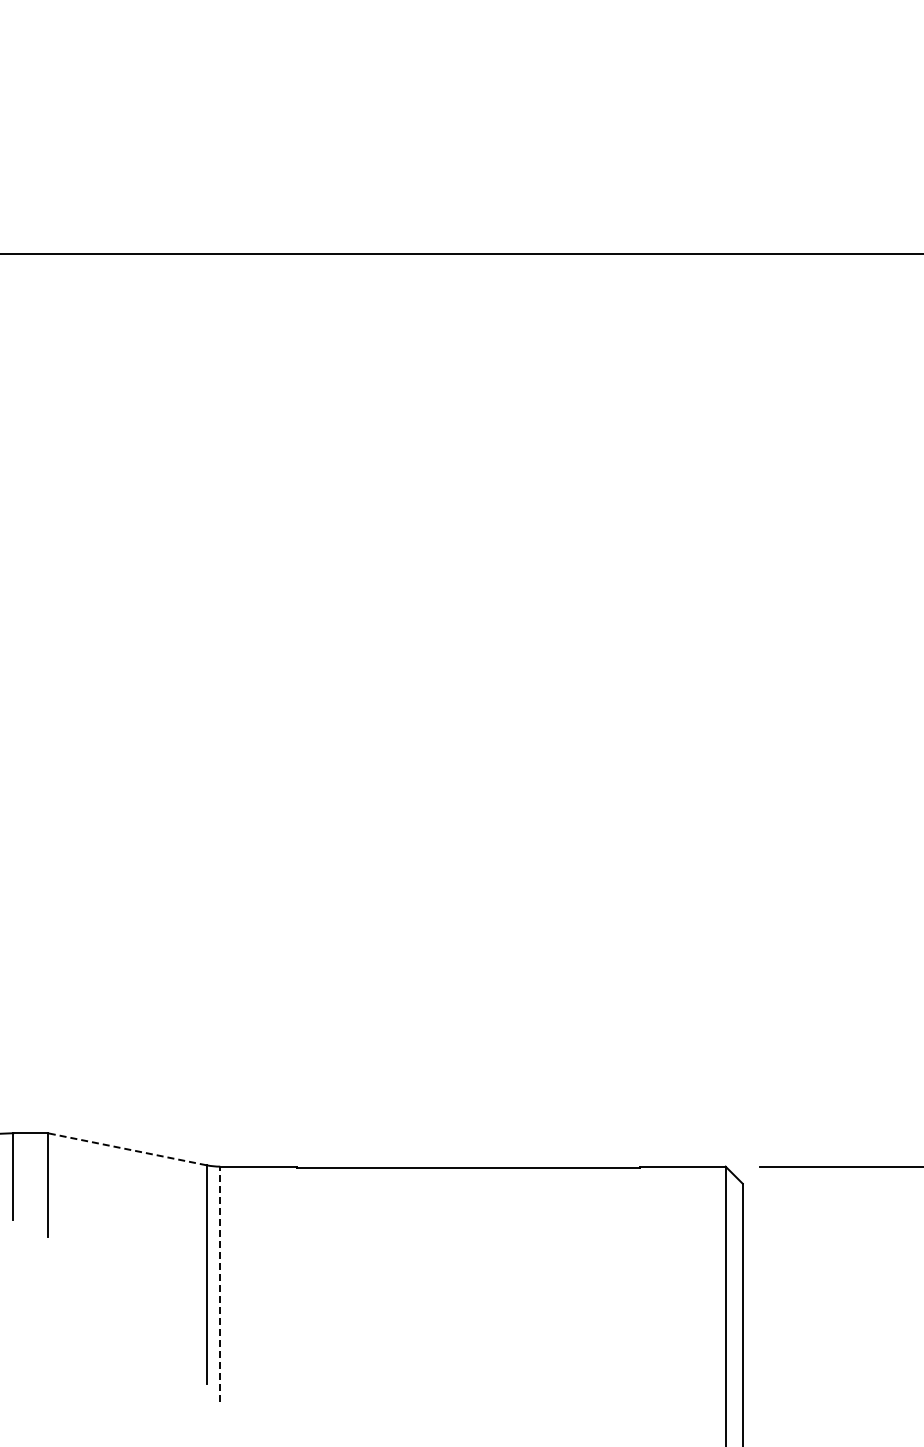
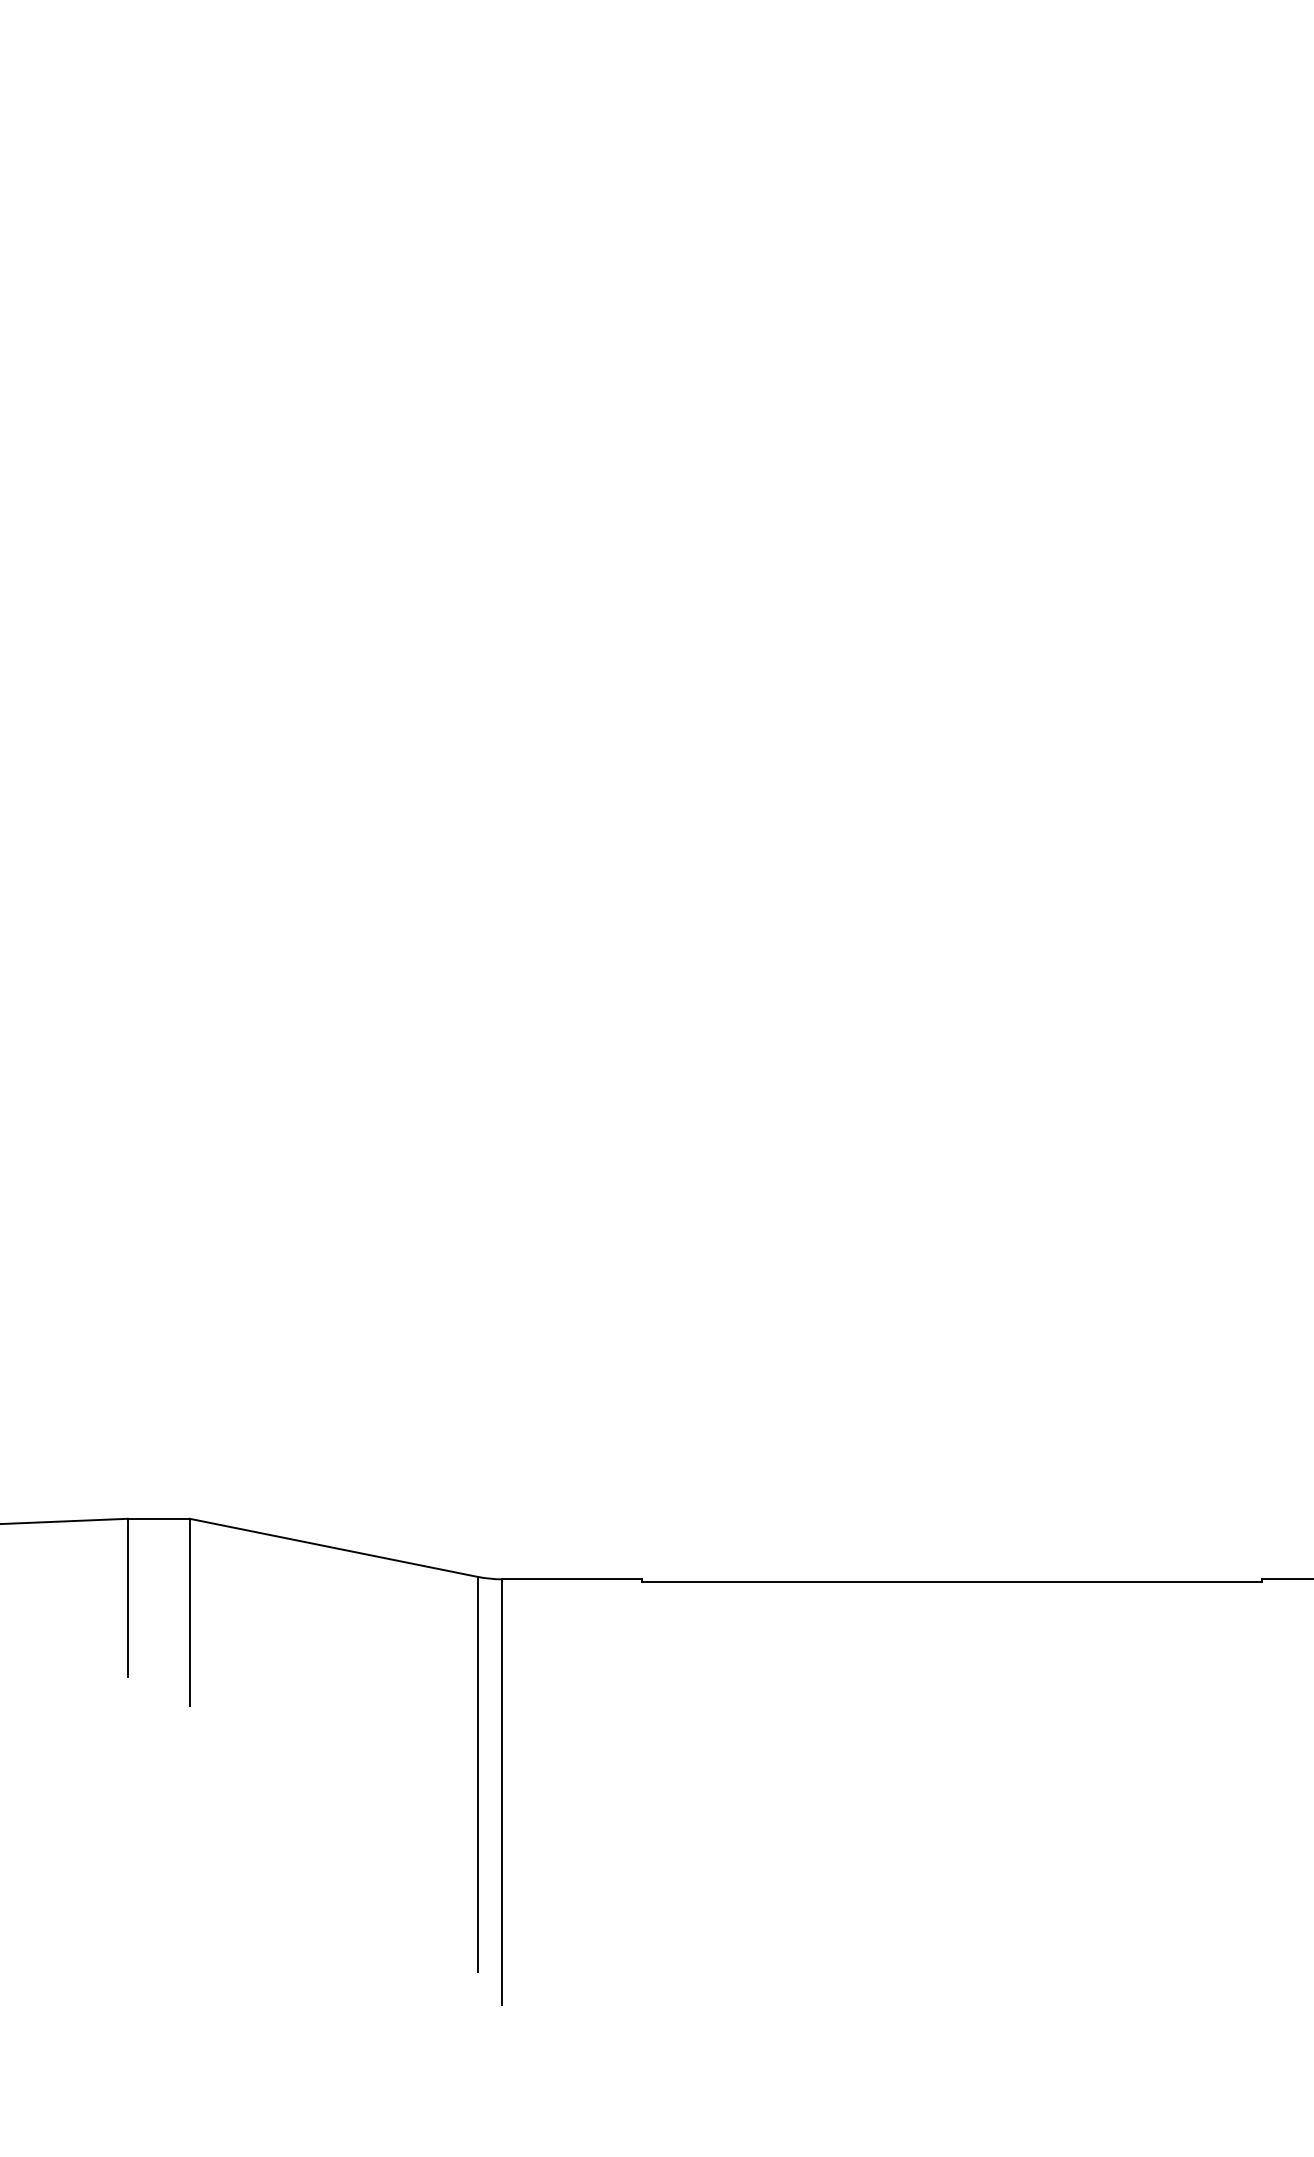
line: (126, 1149) -> (332, 1548), dashed -> solid
line: (220, 1283) -> (502, 1790), dashed -> solid

